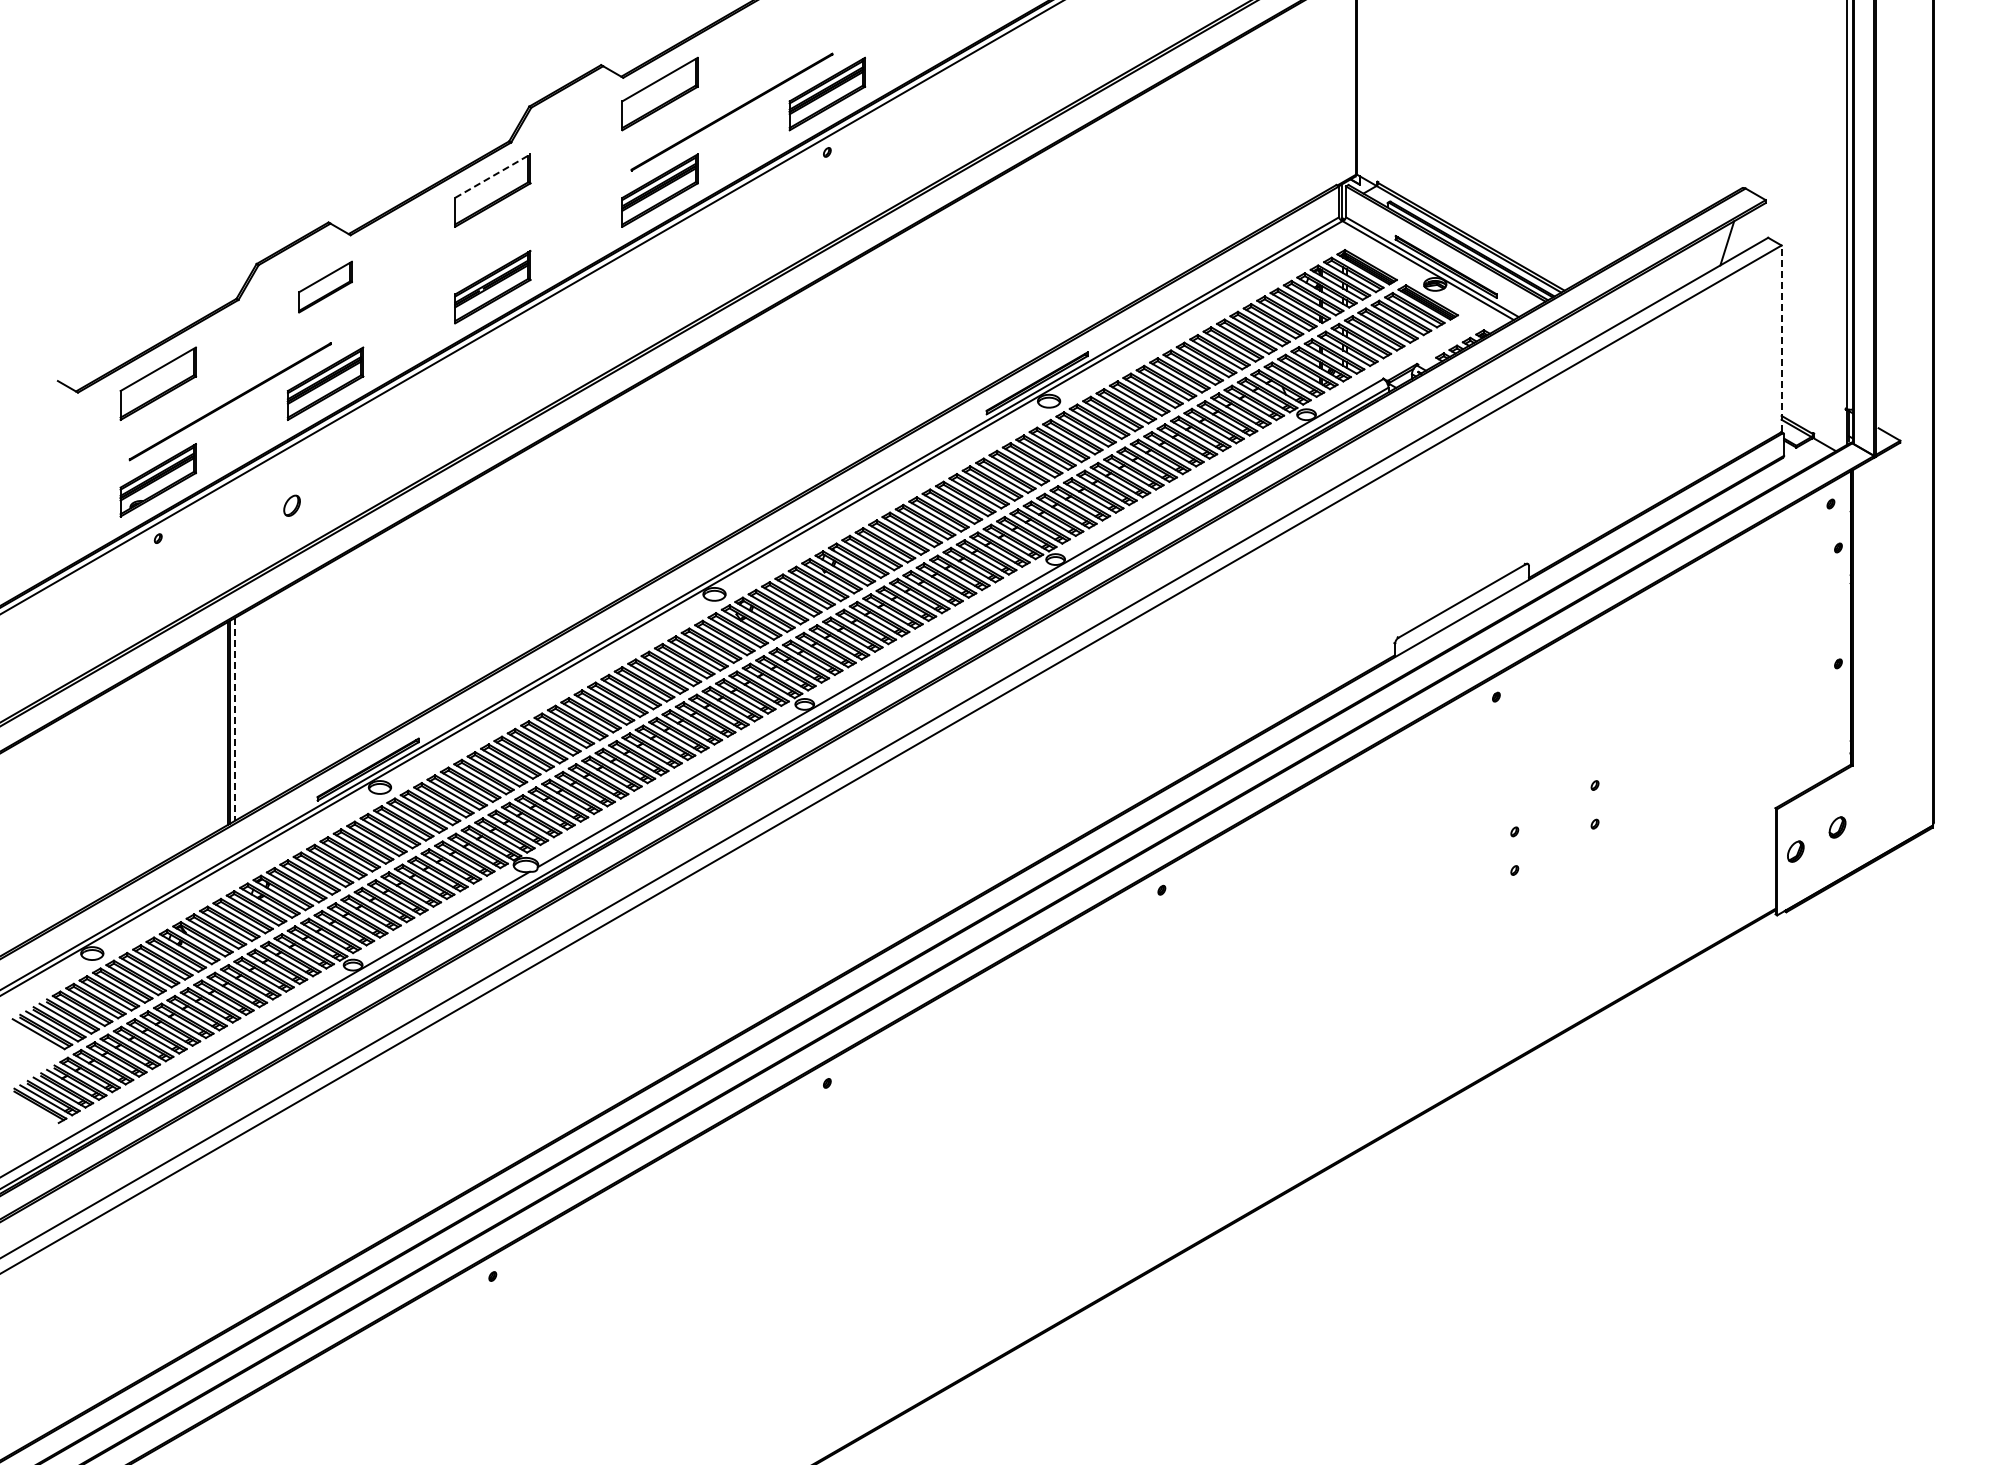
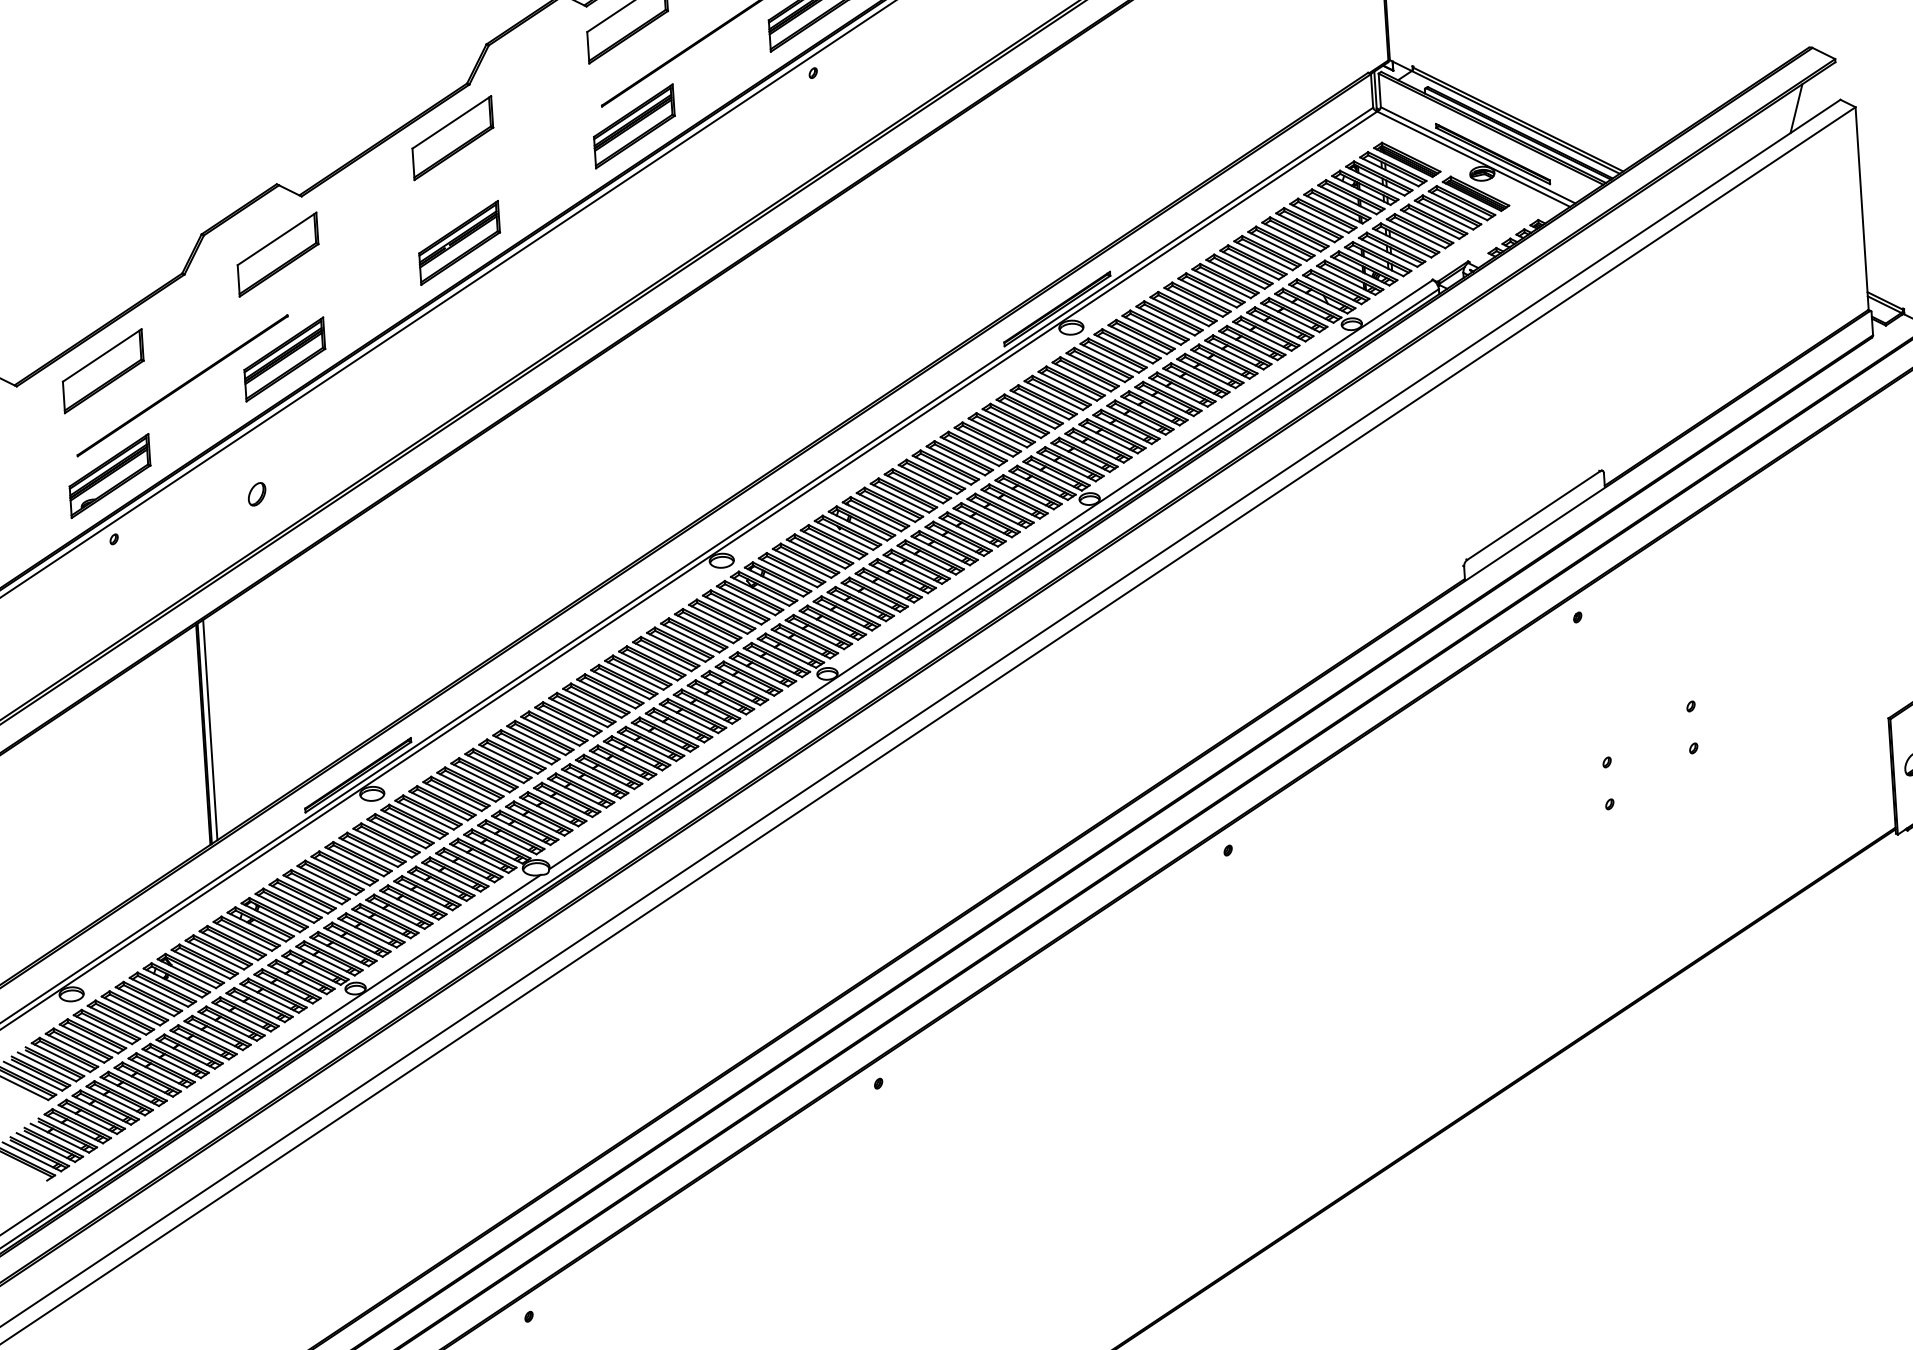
line: (493, 175) -> (452, 121), dashed -> solid
part: (325, 286) -> (277, 253), size x1.43
line: (1781, 338) -> (1861, 208), dashed -> solid
line: (235, 719) -> (210, 730), dashed -> solid

